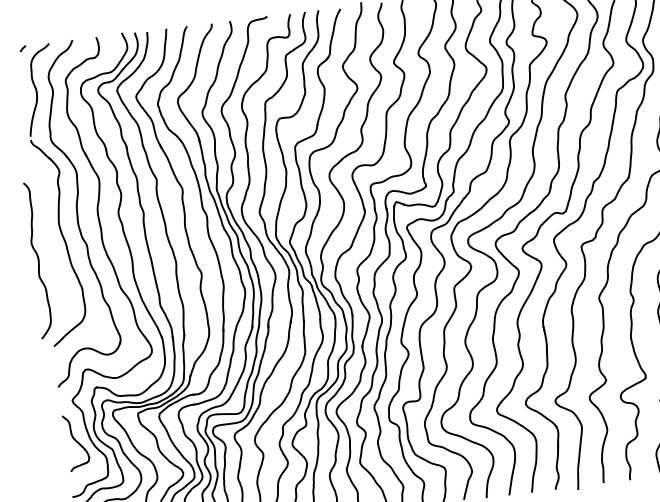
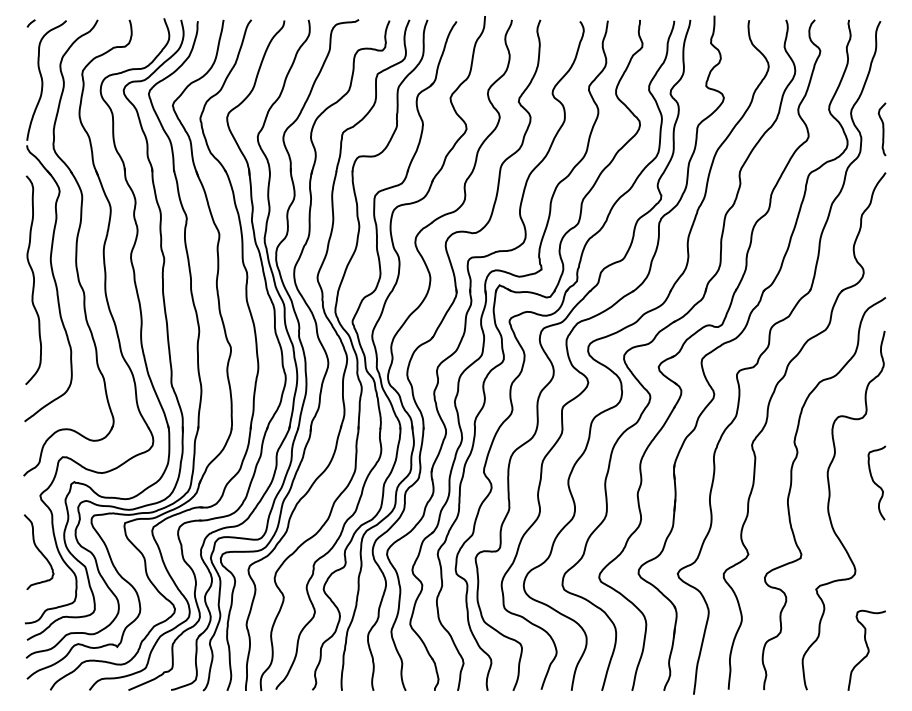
curve: (38, 260) -> (33, 280), moved

